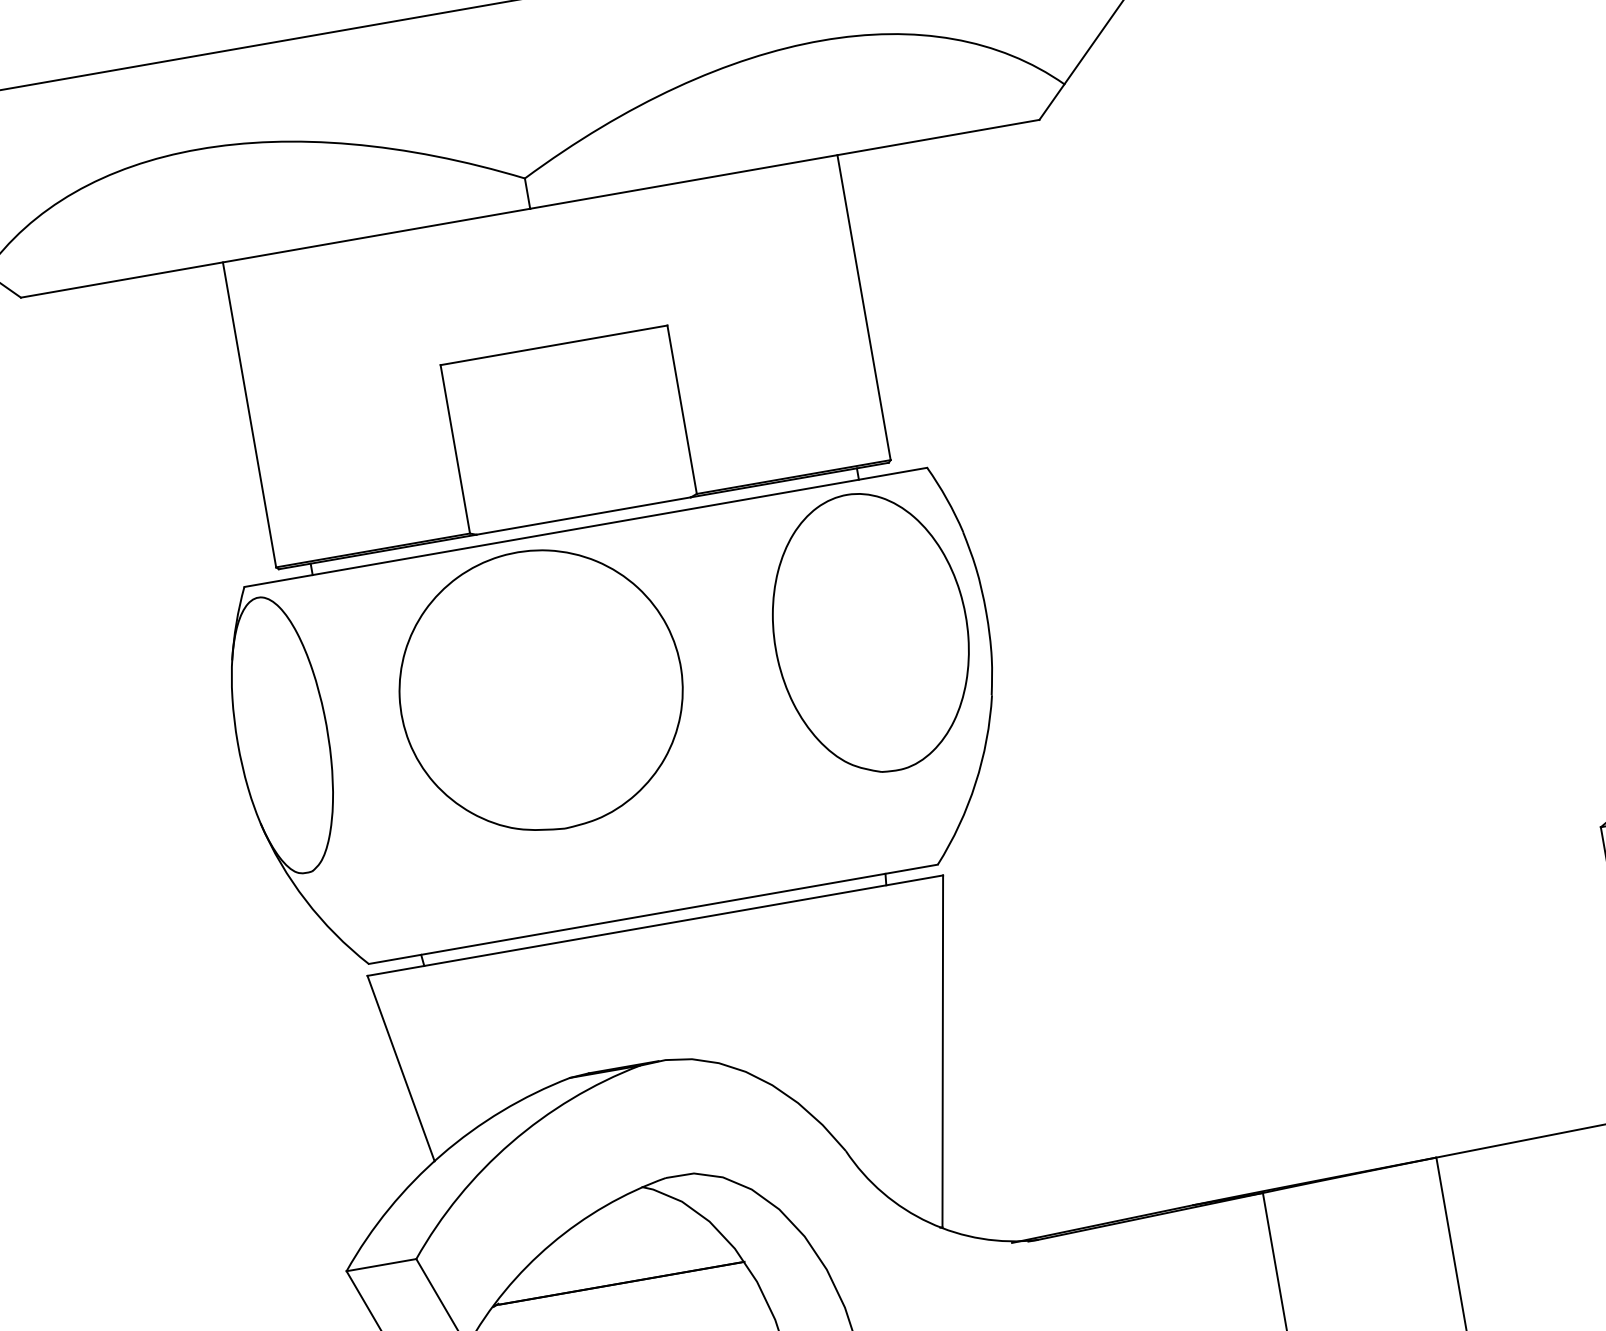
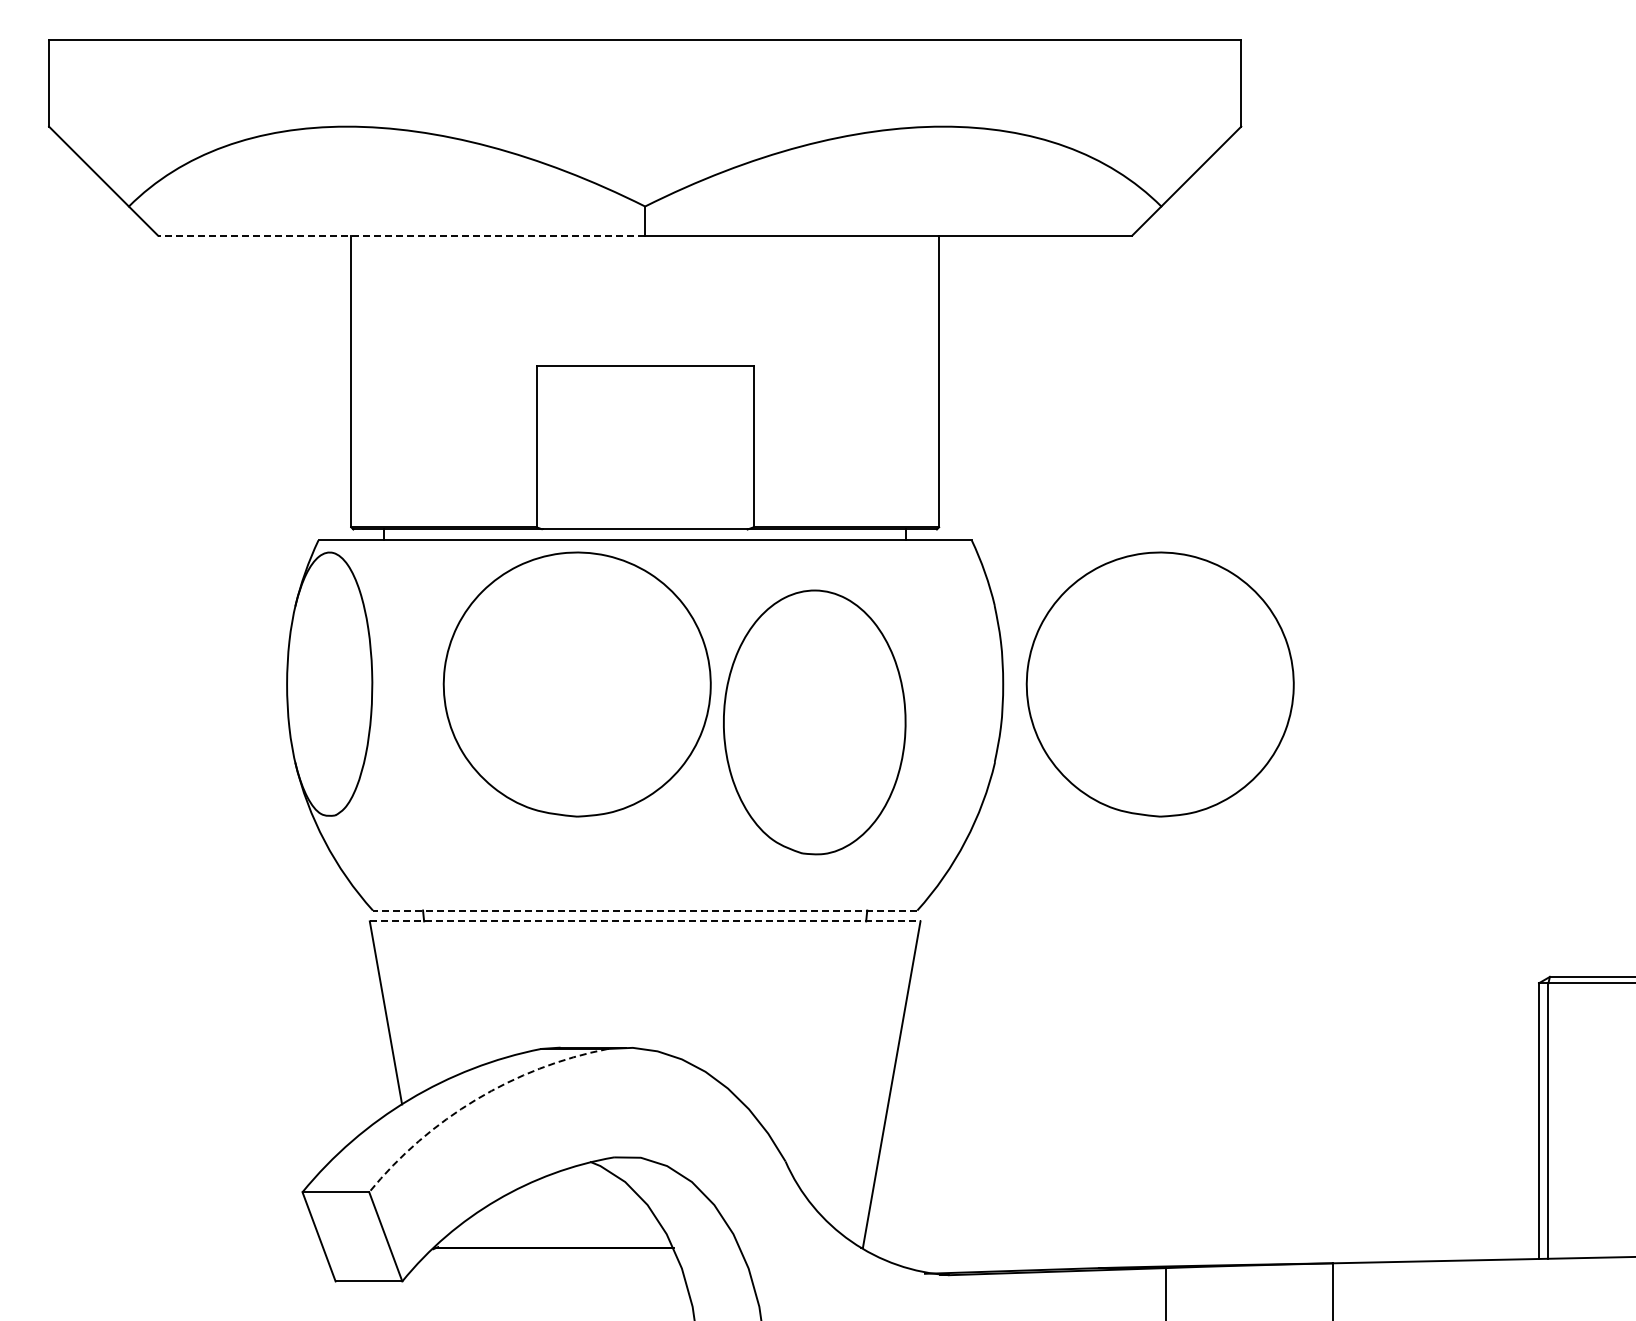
line: (275, 253) -> (401, 235), solid -> dashed
part: (1149, 584) -> (1159, 684), added
part: (870, 632) -> (814, 722), moved
line: (652, 914) -> (644, 910), solid -> dashed
line: (655, 925) -> (645, 921), solid -> dashed
arc: (511, 1142) -> (476, 1099), solid -> dashed

